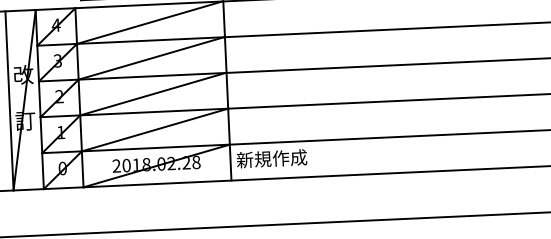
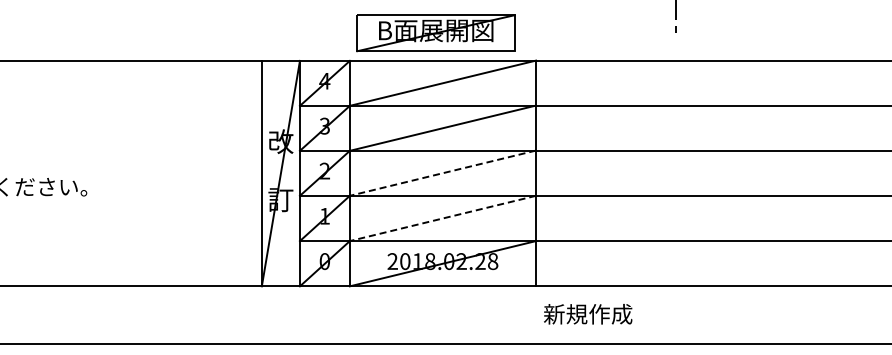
line: (153, 94) -> (442, 173), solid -> dashed
line: (154, 130) -> (442, 218), solid -> dashed
text: (272, 158) -> (588, 314), moved

